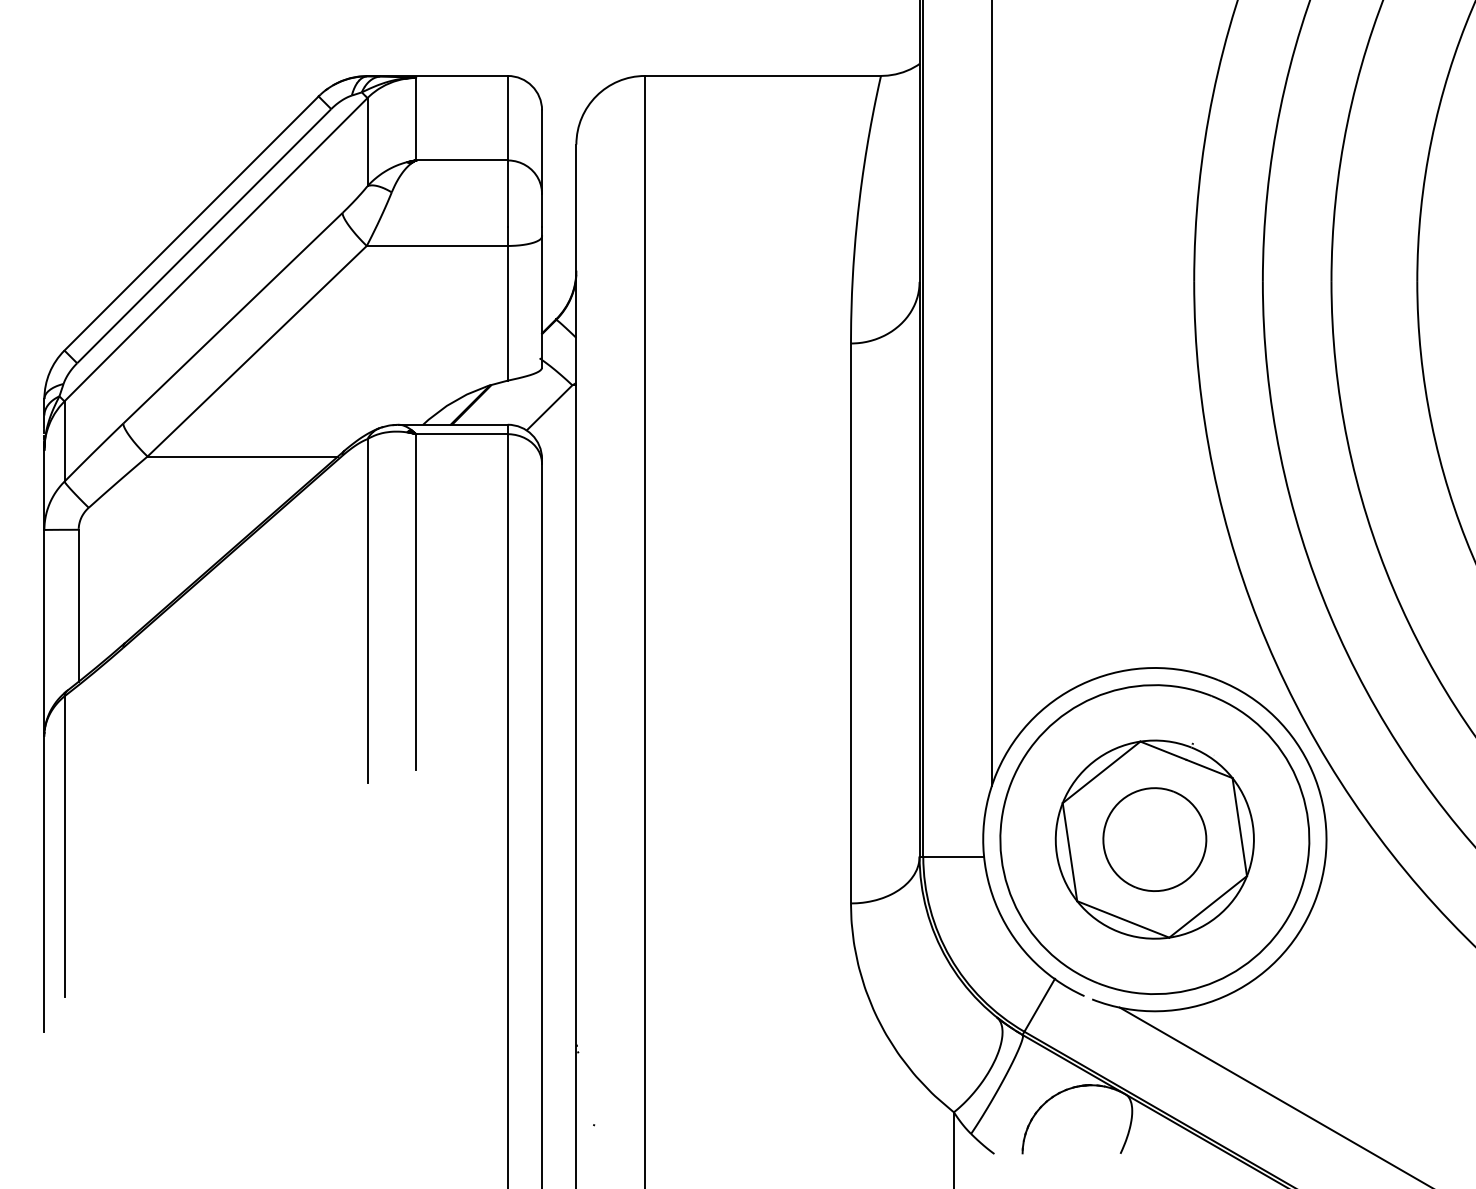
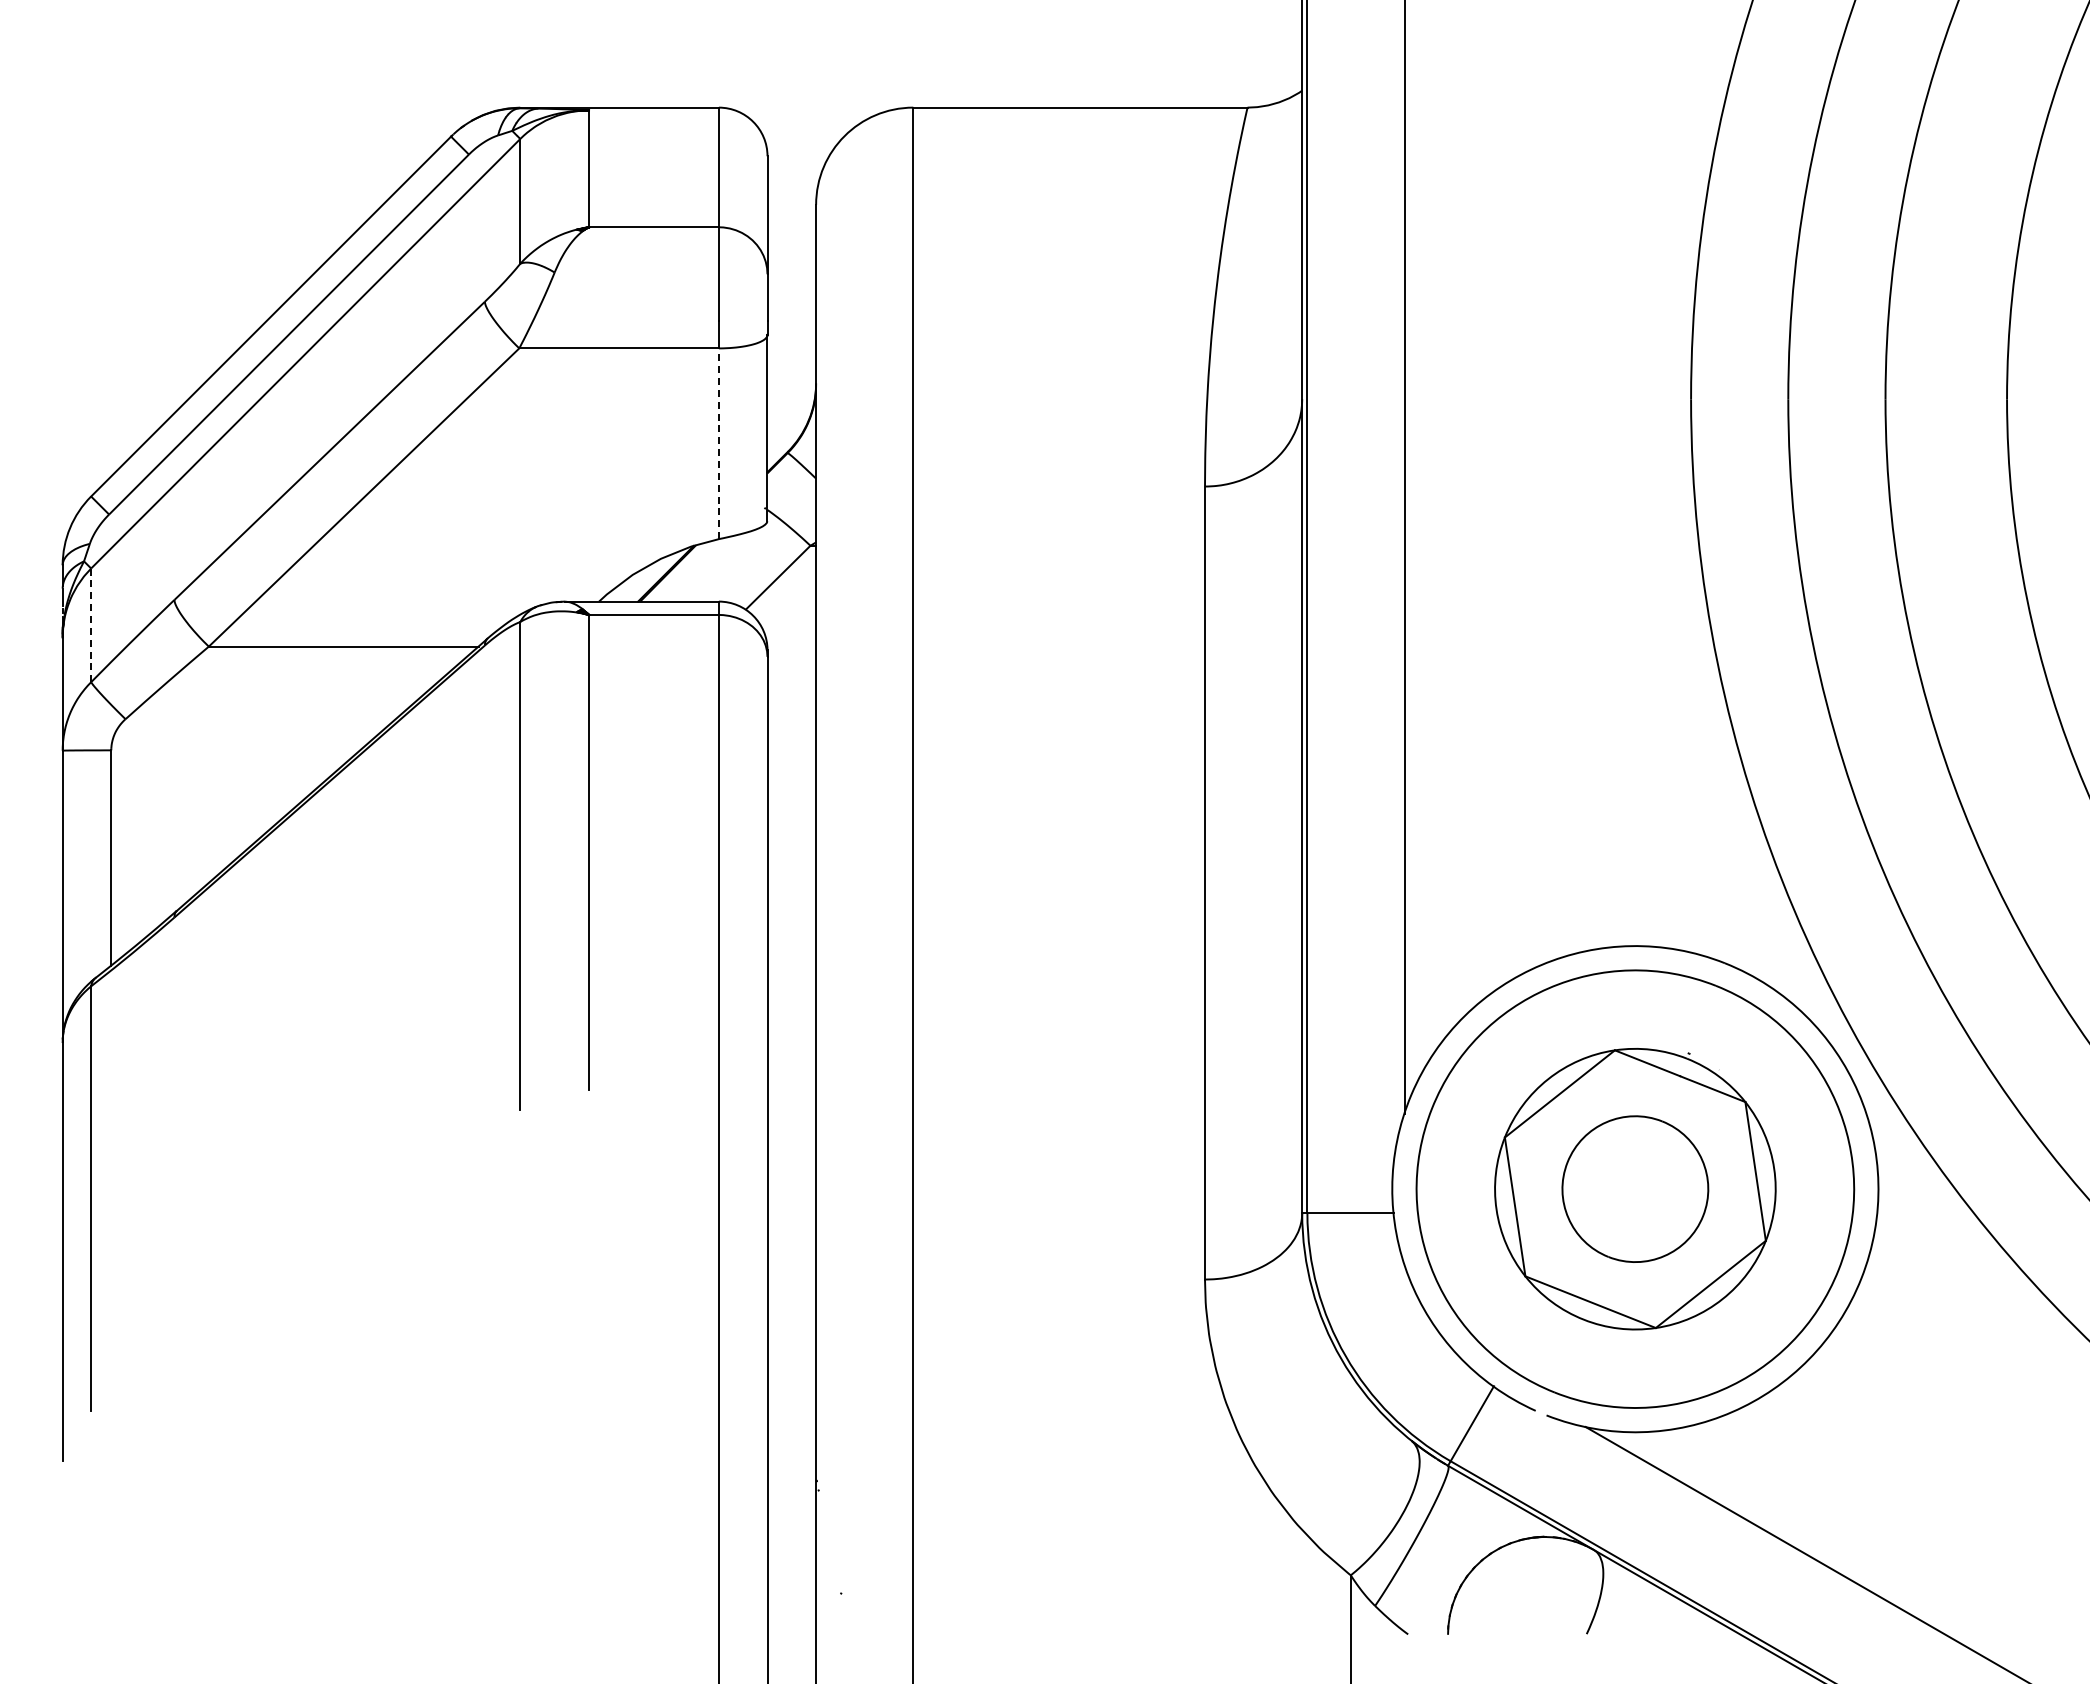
line: (507, 313) -> (718, 443), solid -> dashed
line: (64, 441) -> (91, 625), solid -> dashed

